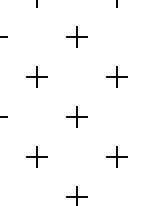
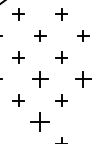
part: (37, 75) -> (40, 78), size x1.4
part: (117, 75) -> (83, 78), size x1.4
part: (37, 157) -> (40, 122), size x1.6
part: (117, 157) -> (83, 122), removed

